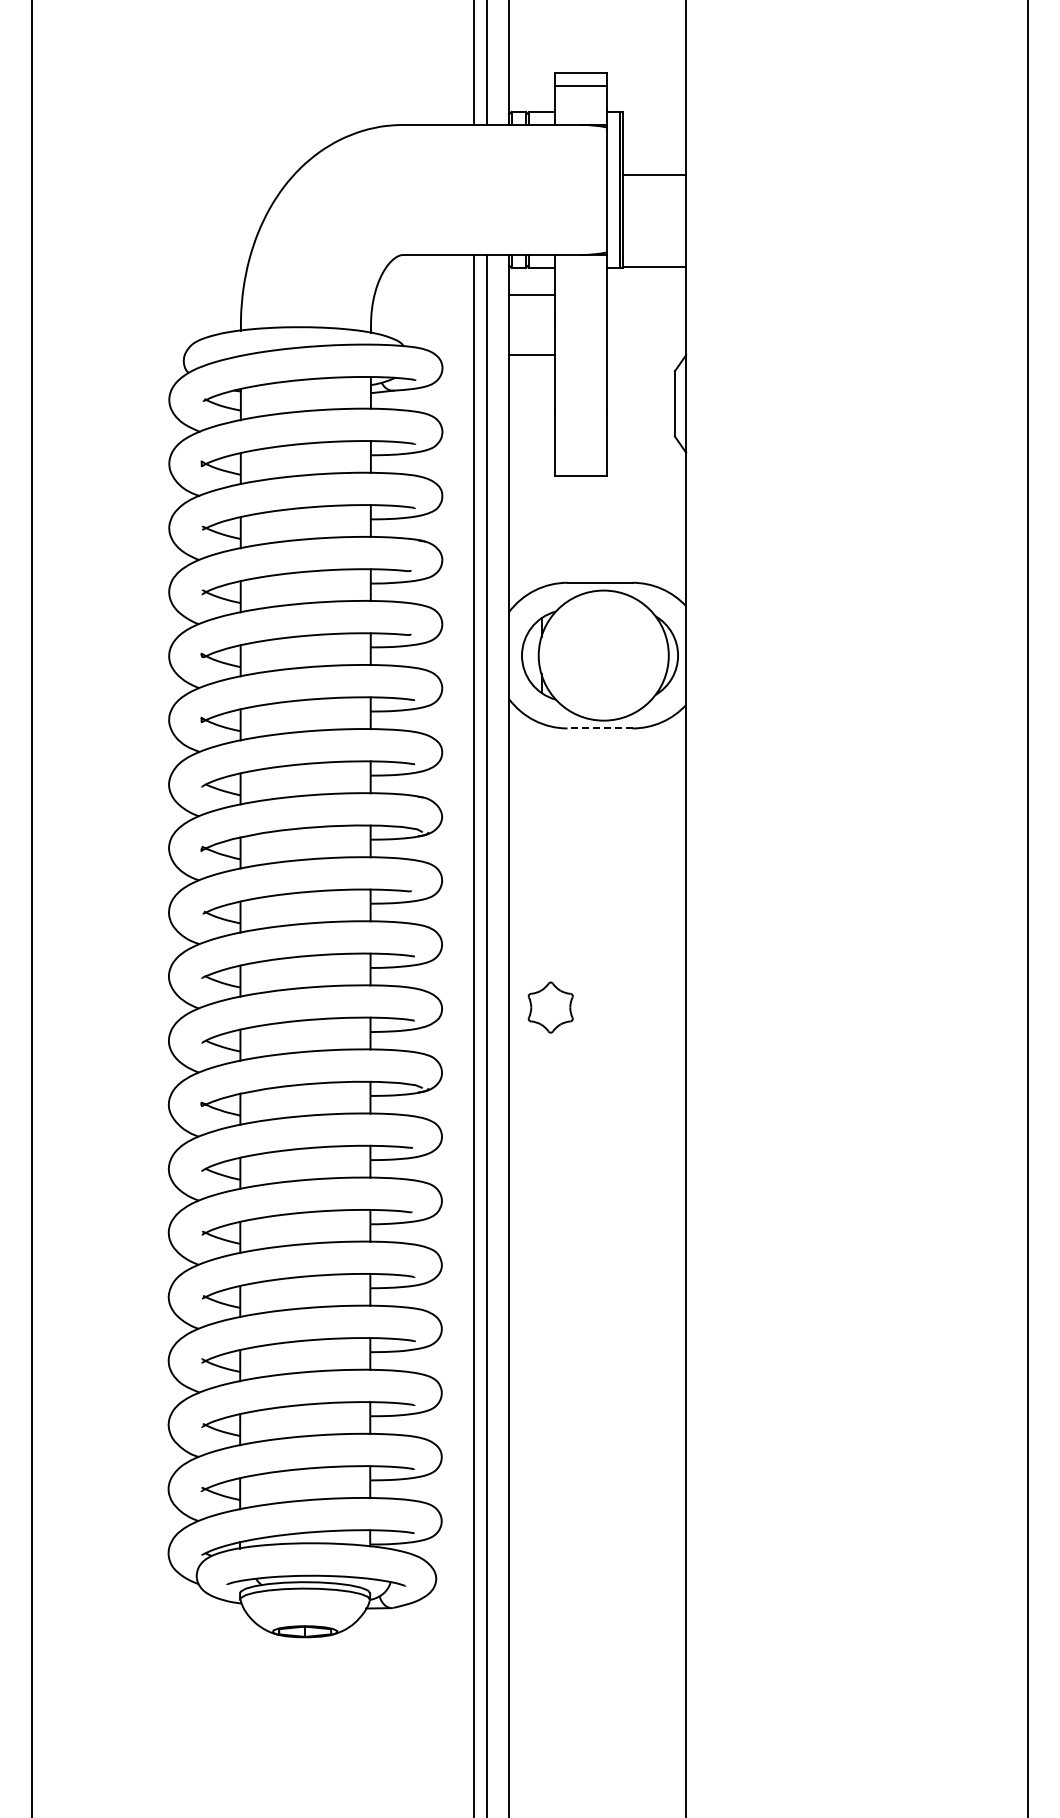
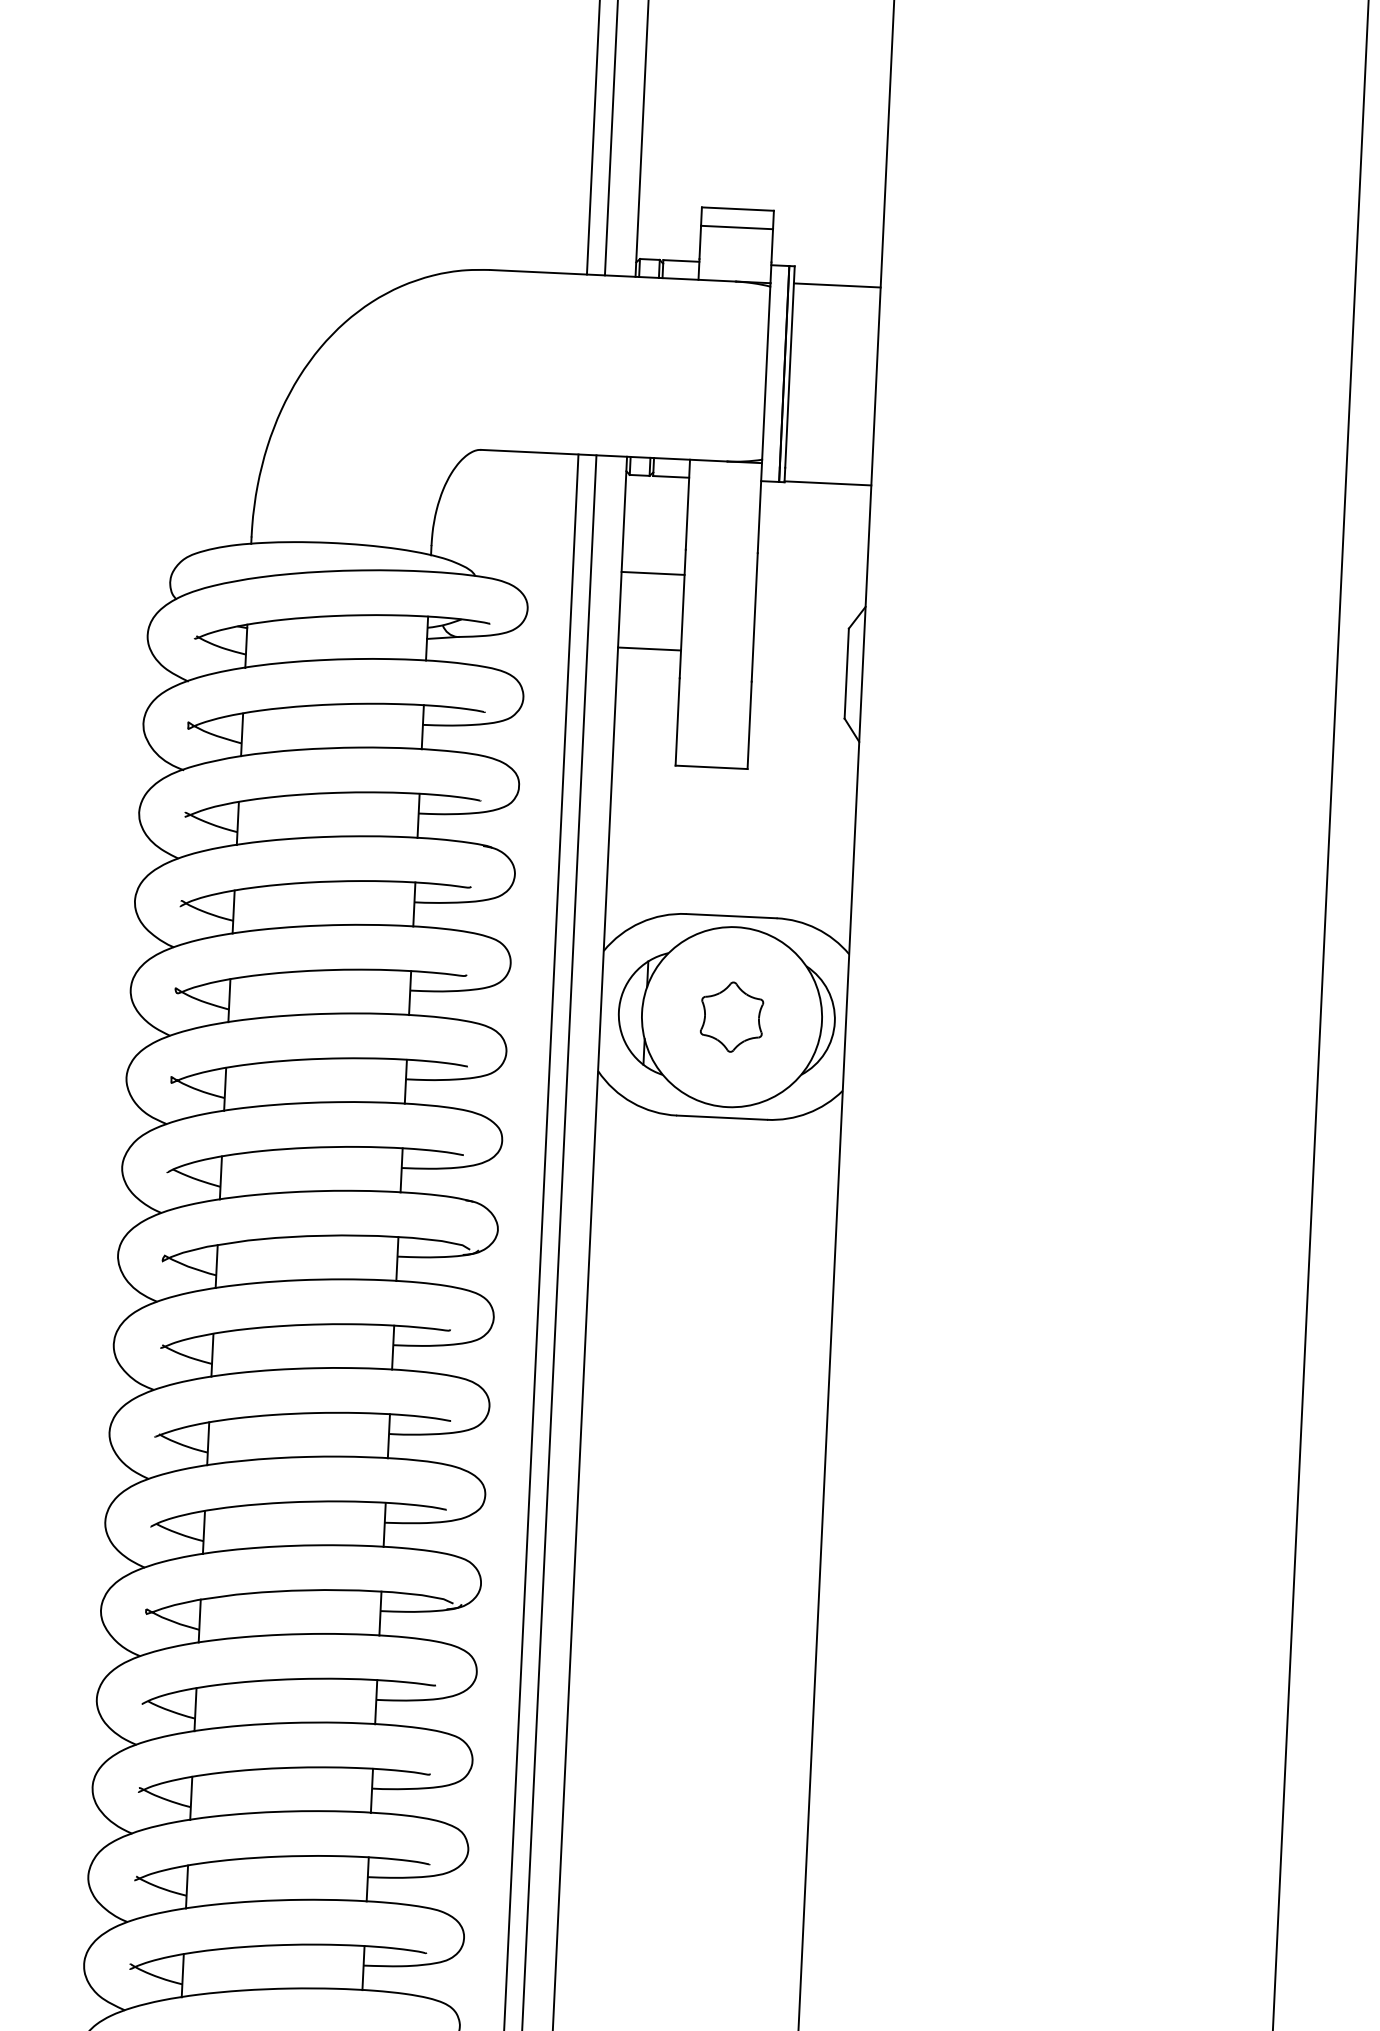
line: (654, 175) -> (836, 285), moved
line: (531, 295) -> (652, 573), moved
line: (531, 354) -> (649, 648), moved
line: (600, 728) -> (722, 1117), dashed -> solid
part: (550, 1007) -> (731, 1016), moved

